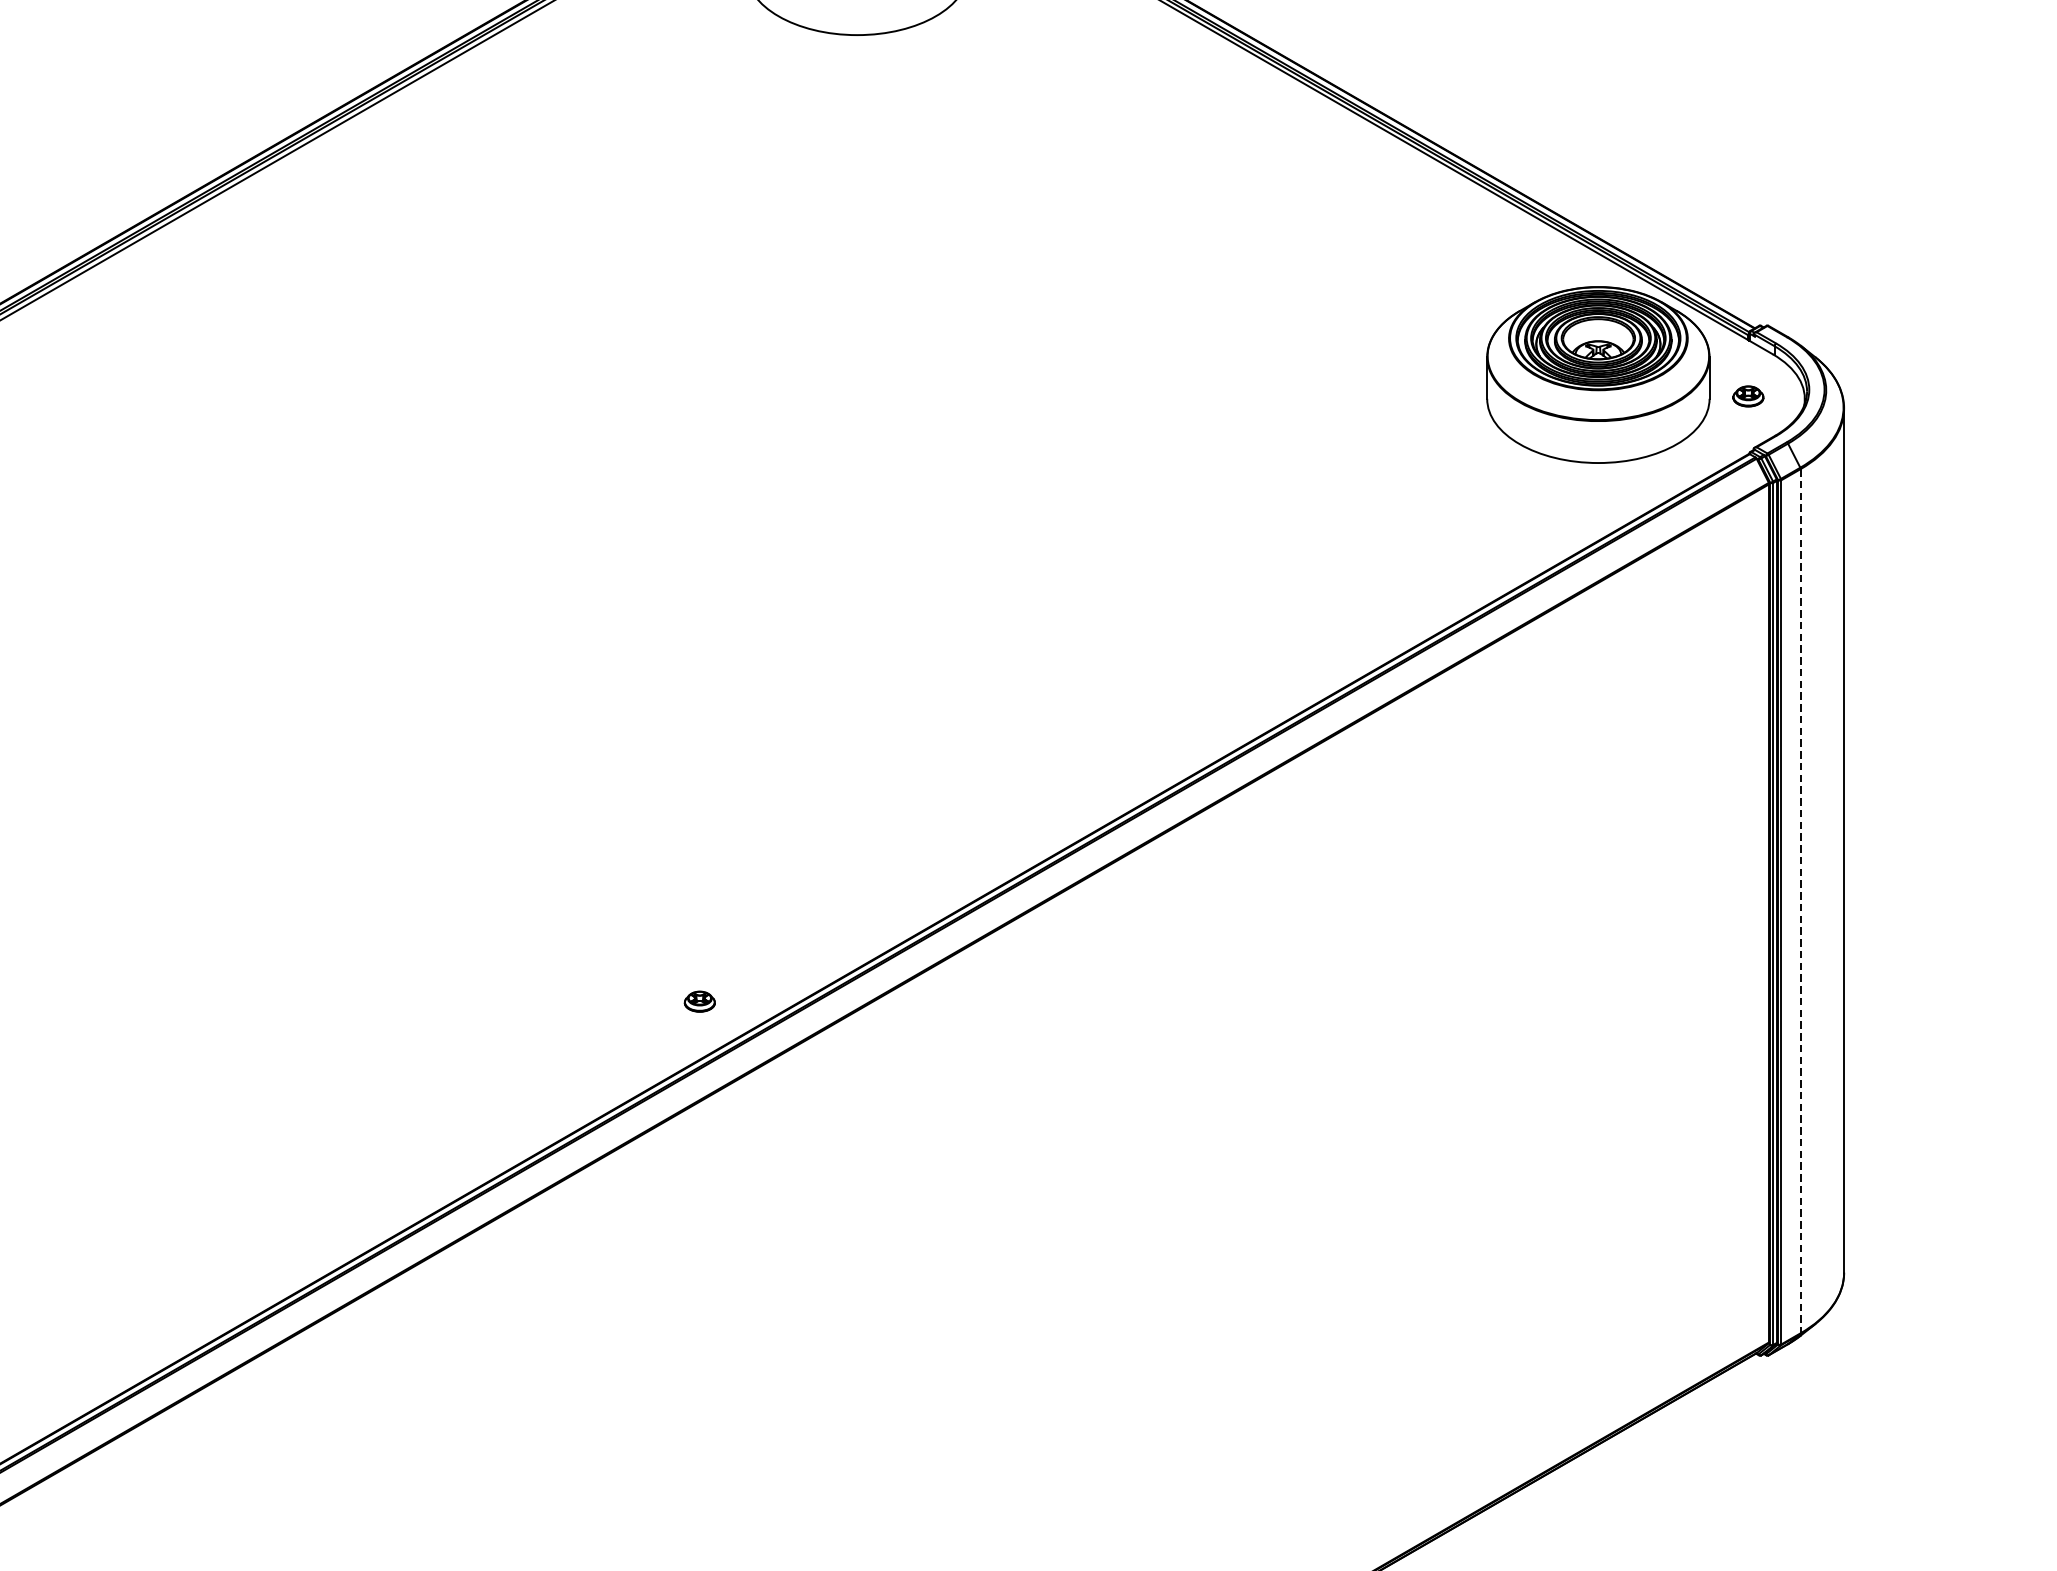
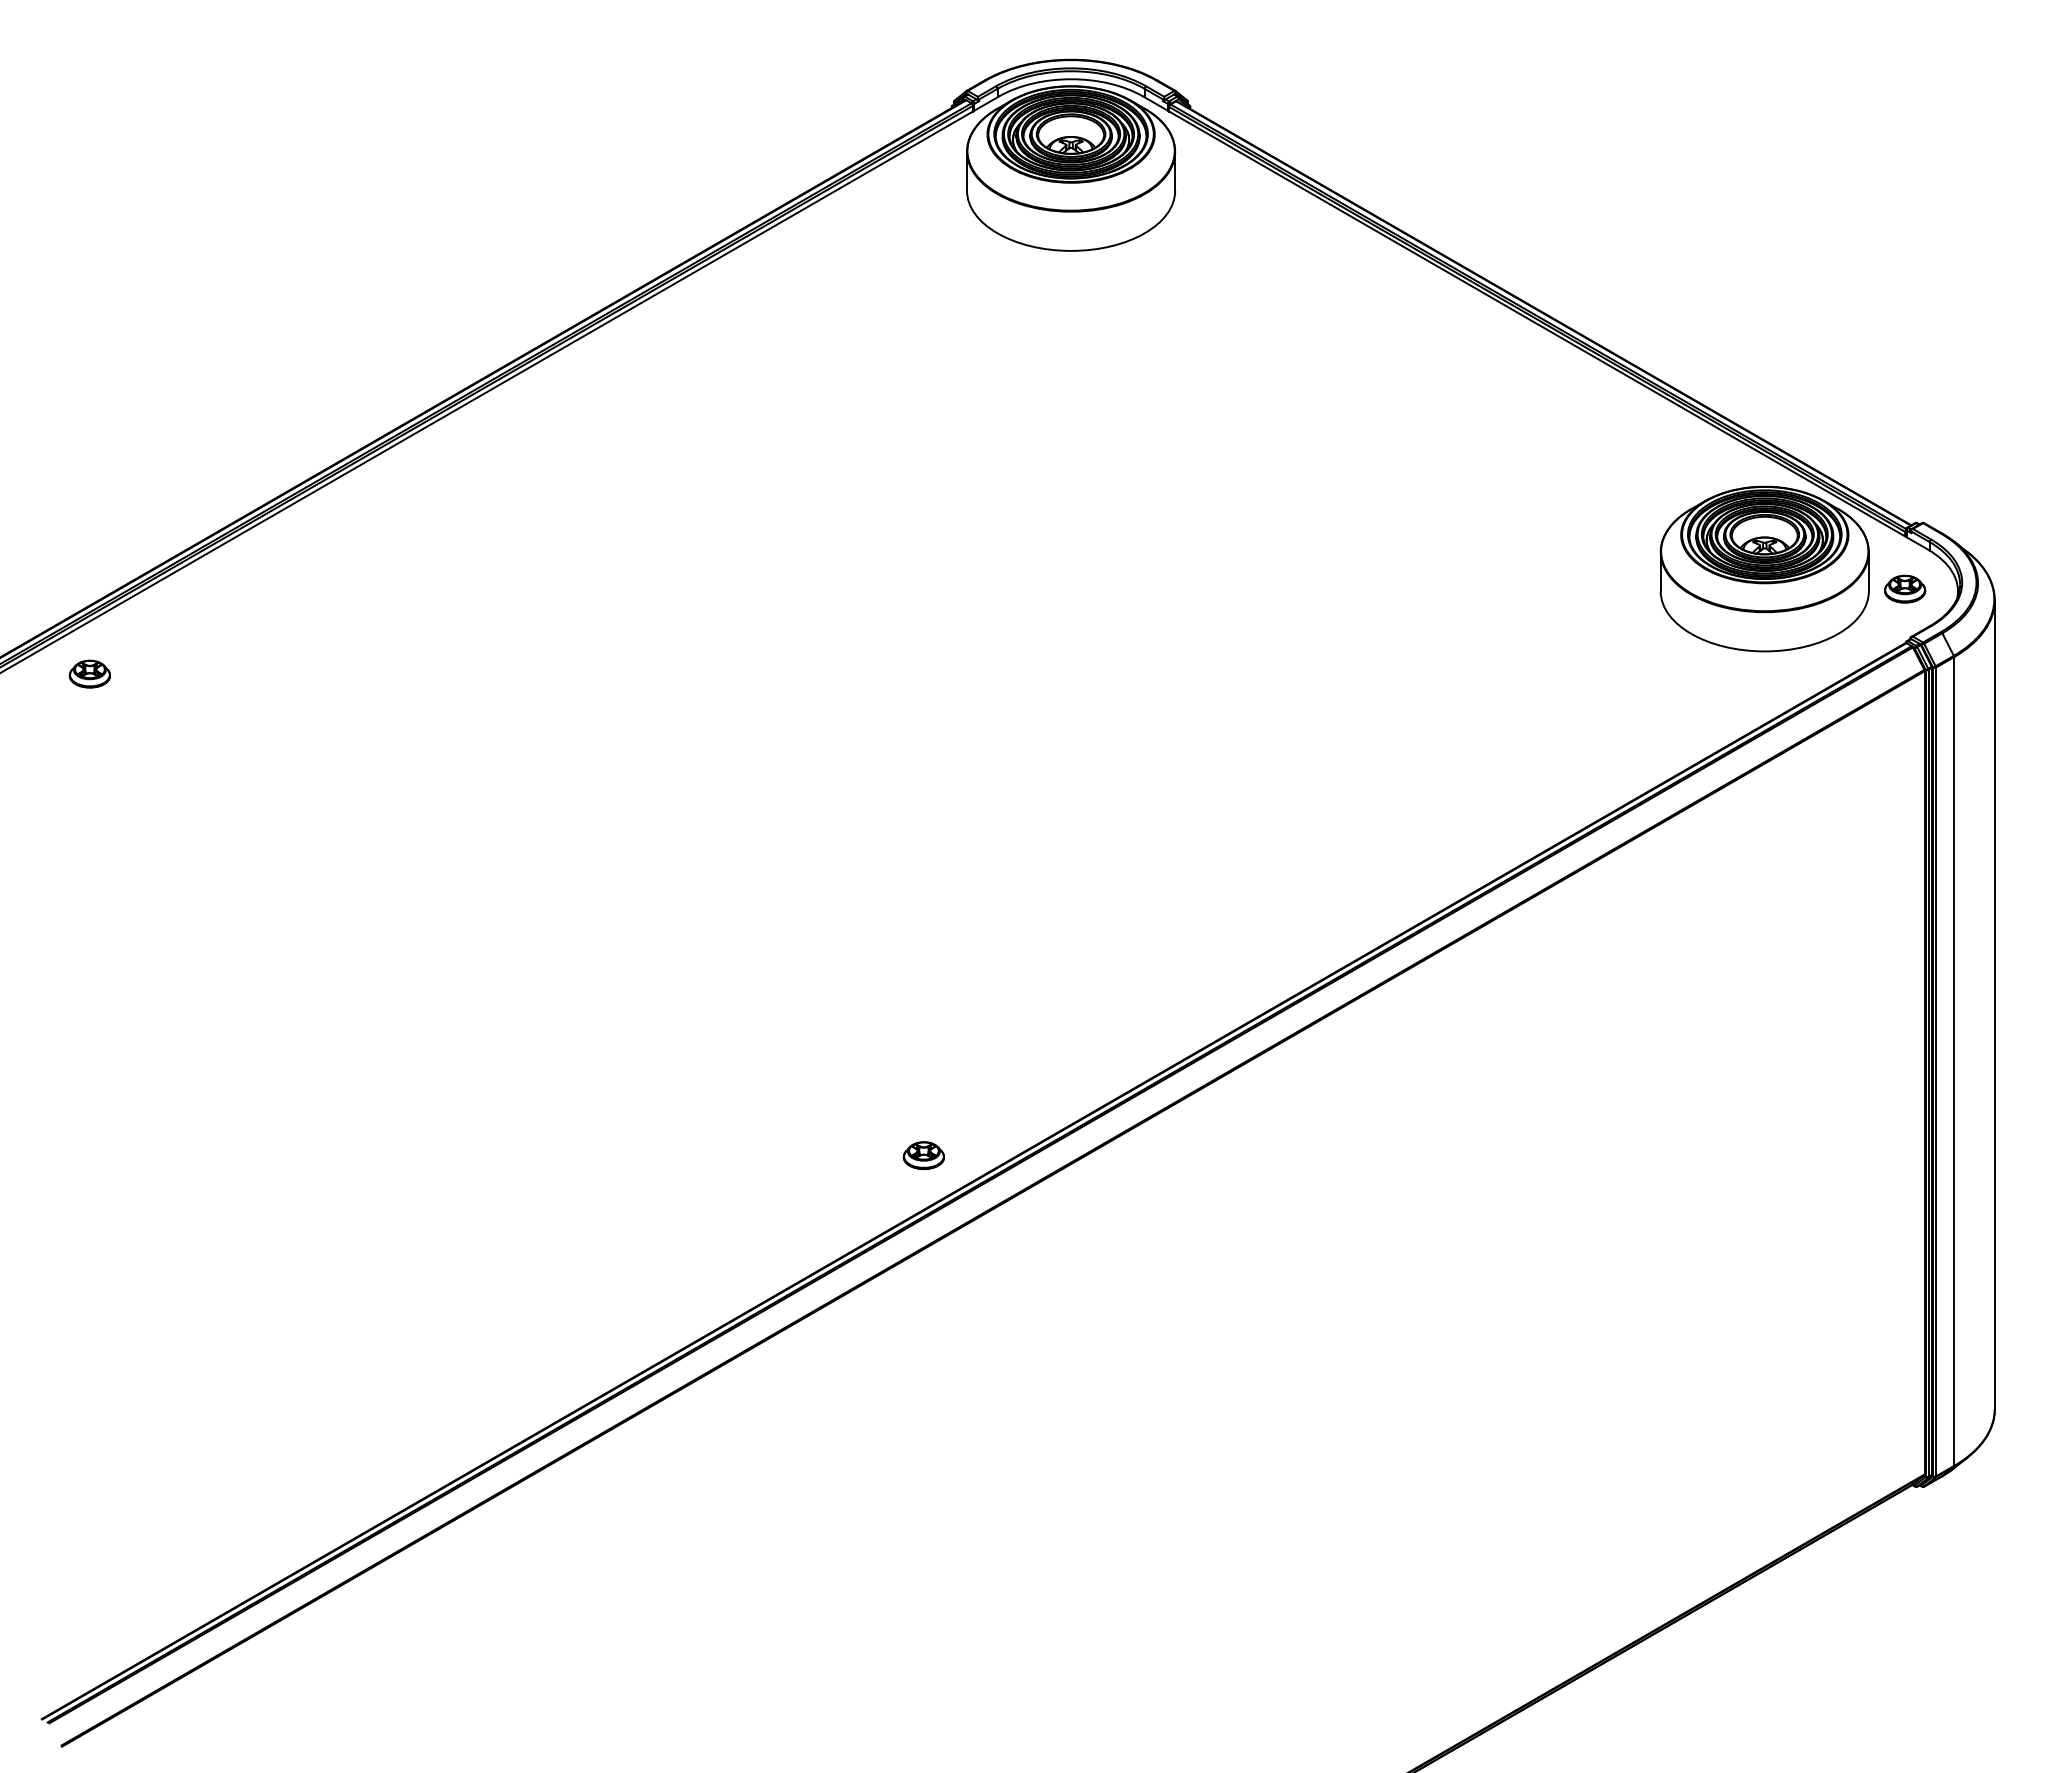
part: (1748, 395) -> (1905, 588), size x1.43
line: (1801, 902) -> (1954, 1062), dashed -> solid
part: (699, 1001) -> (923, 1155), size x1.43

